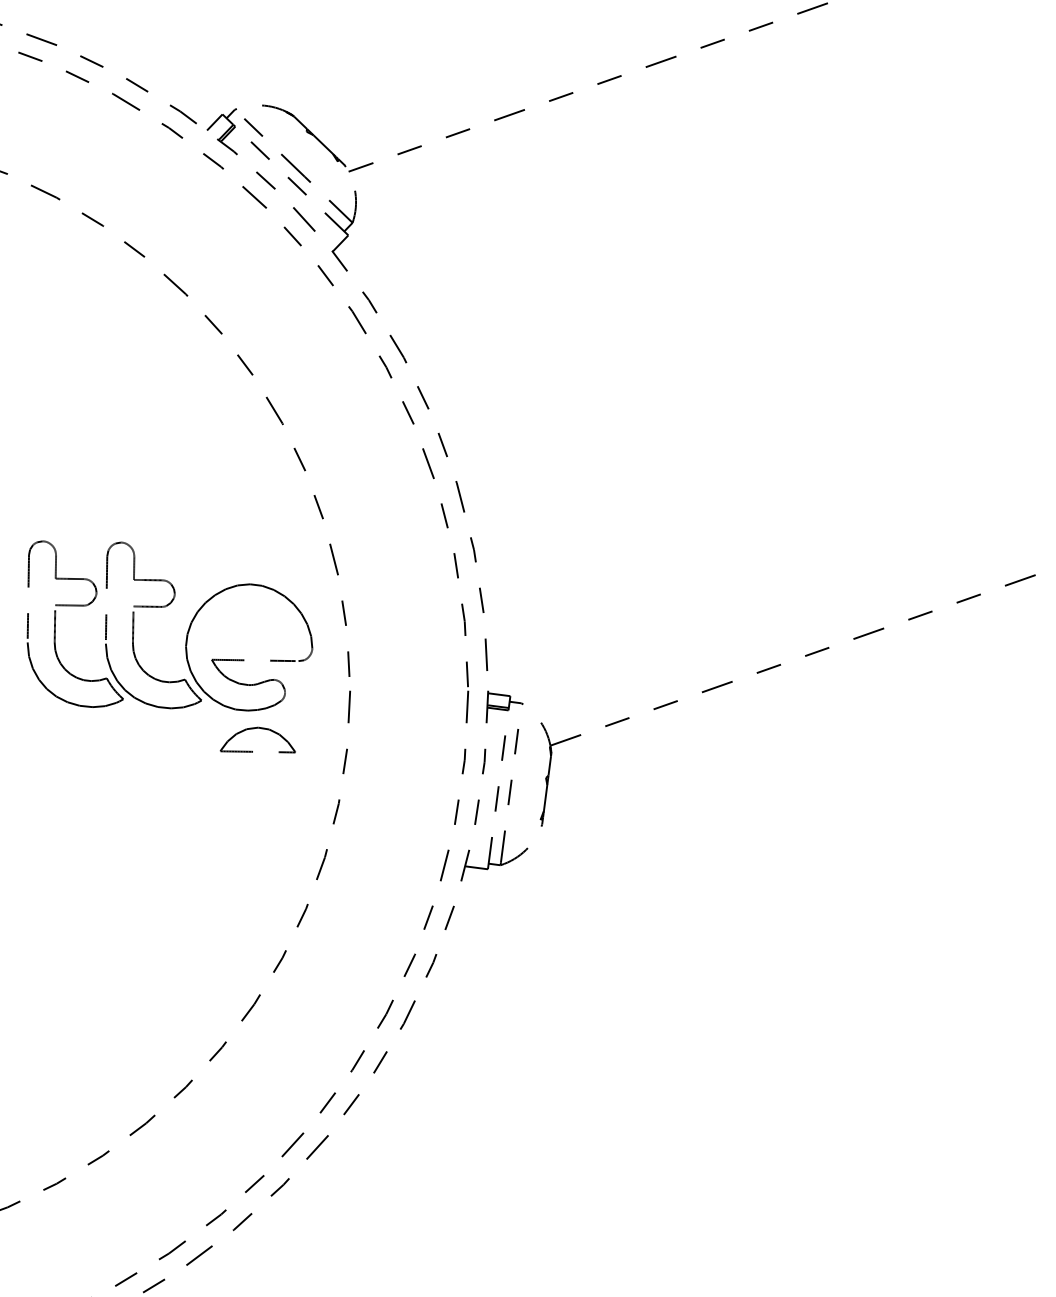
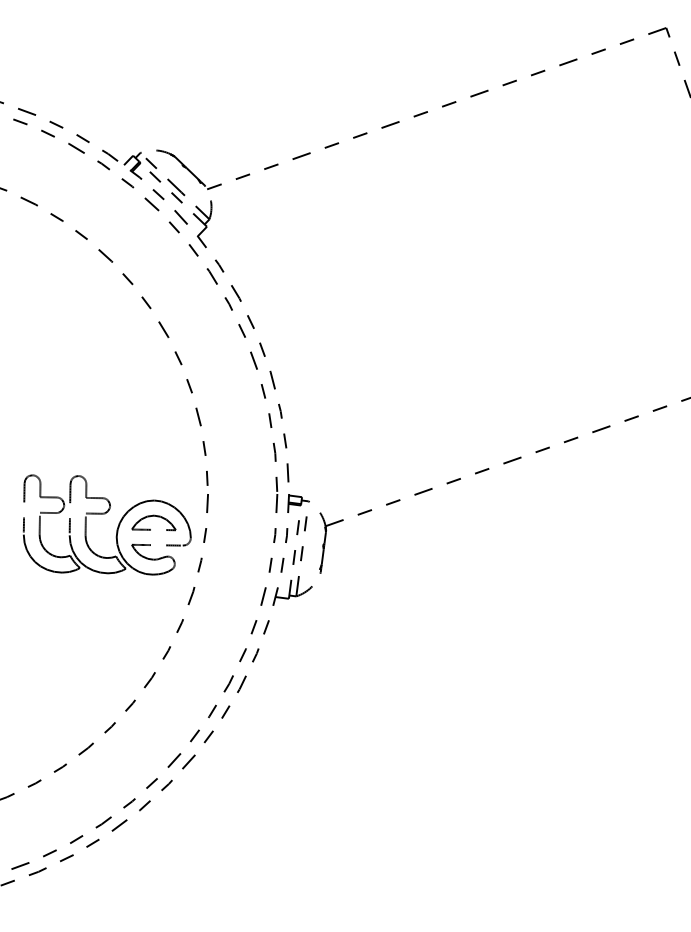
part: (166, 608) -> (105, 514), moved

